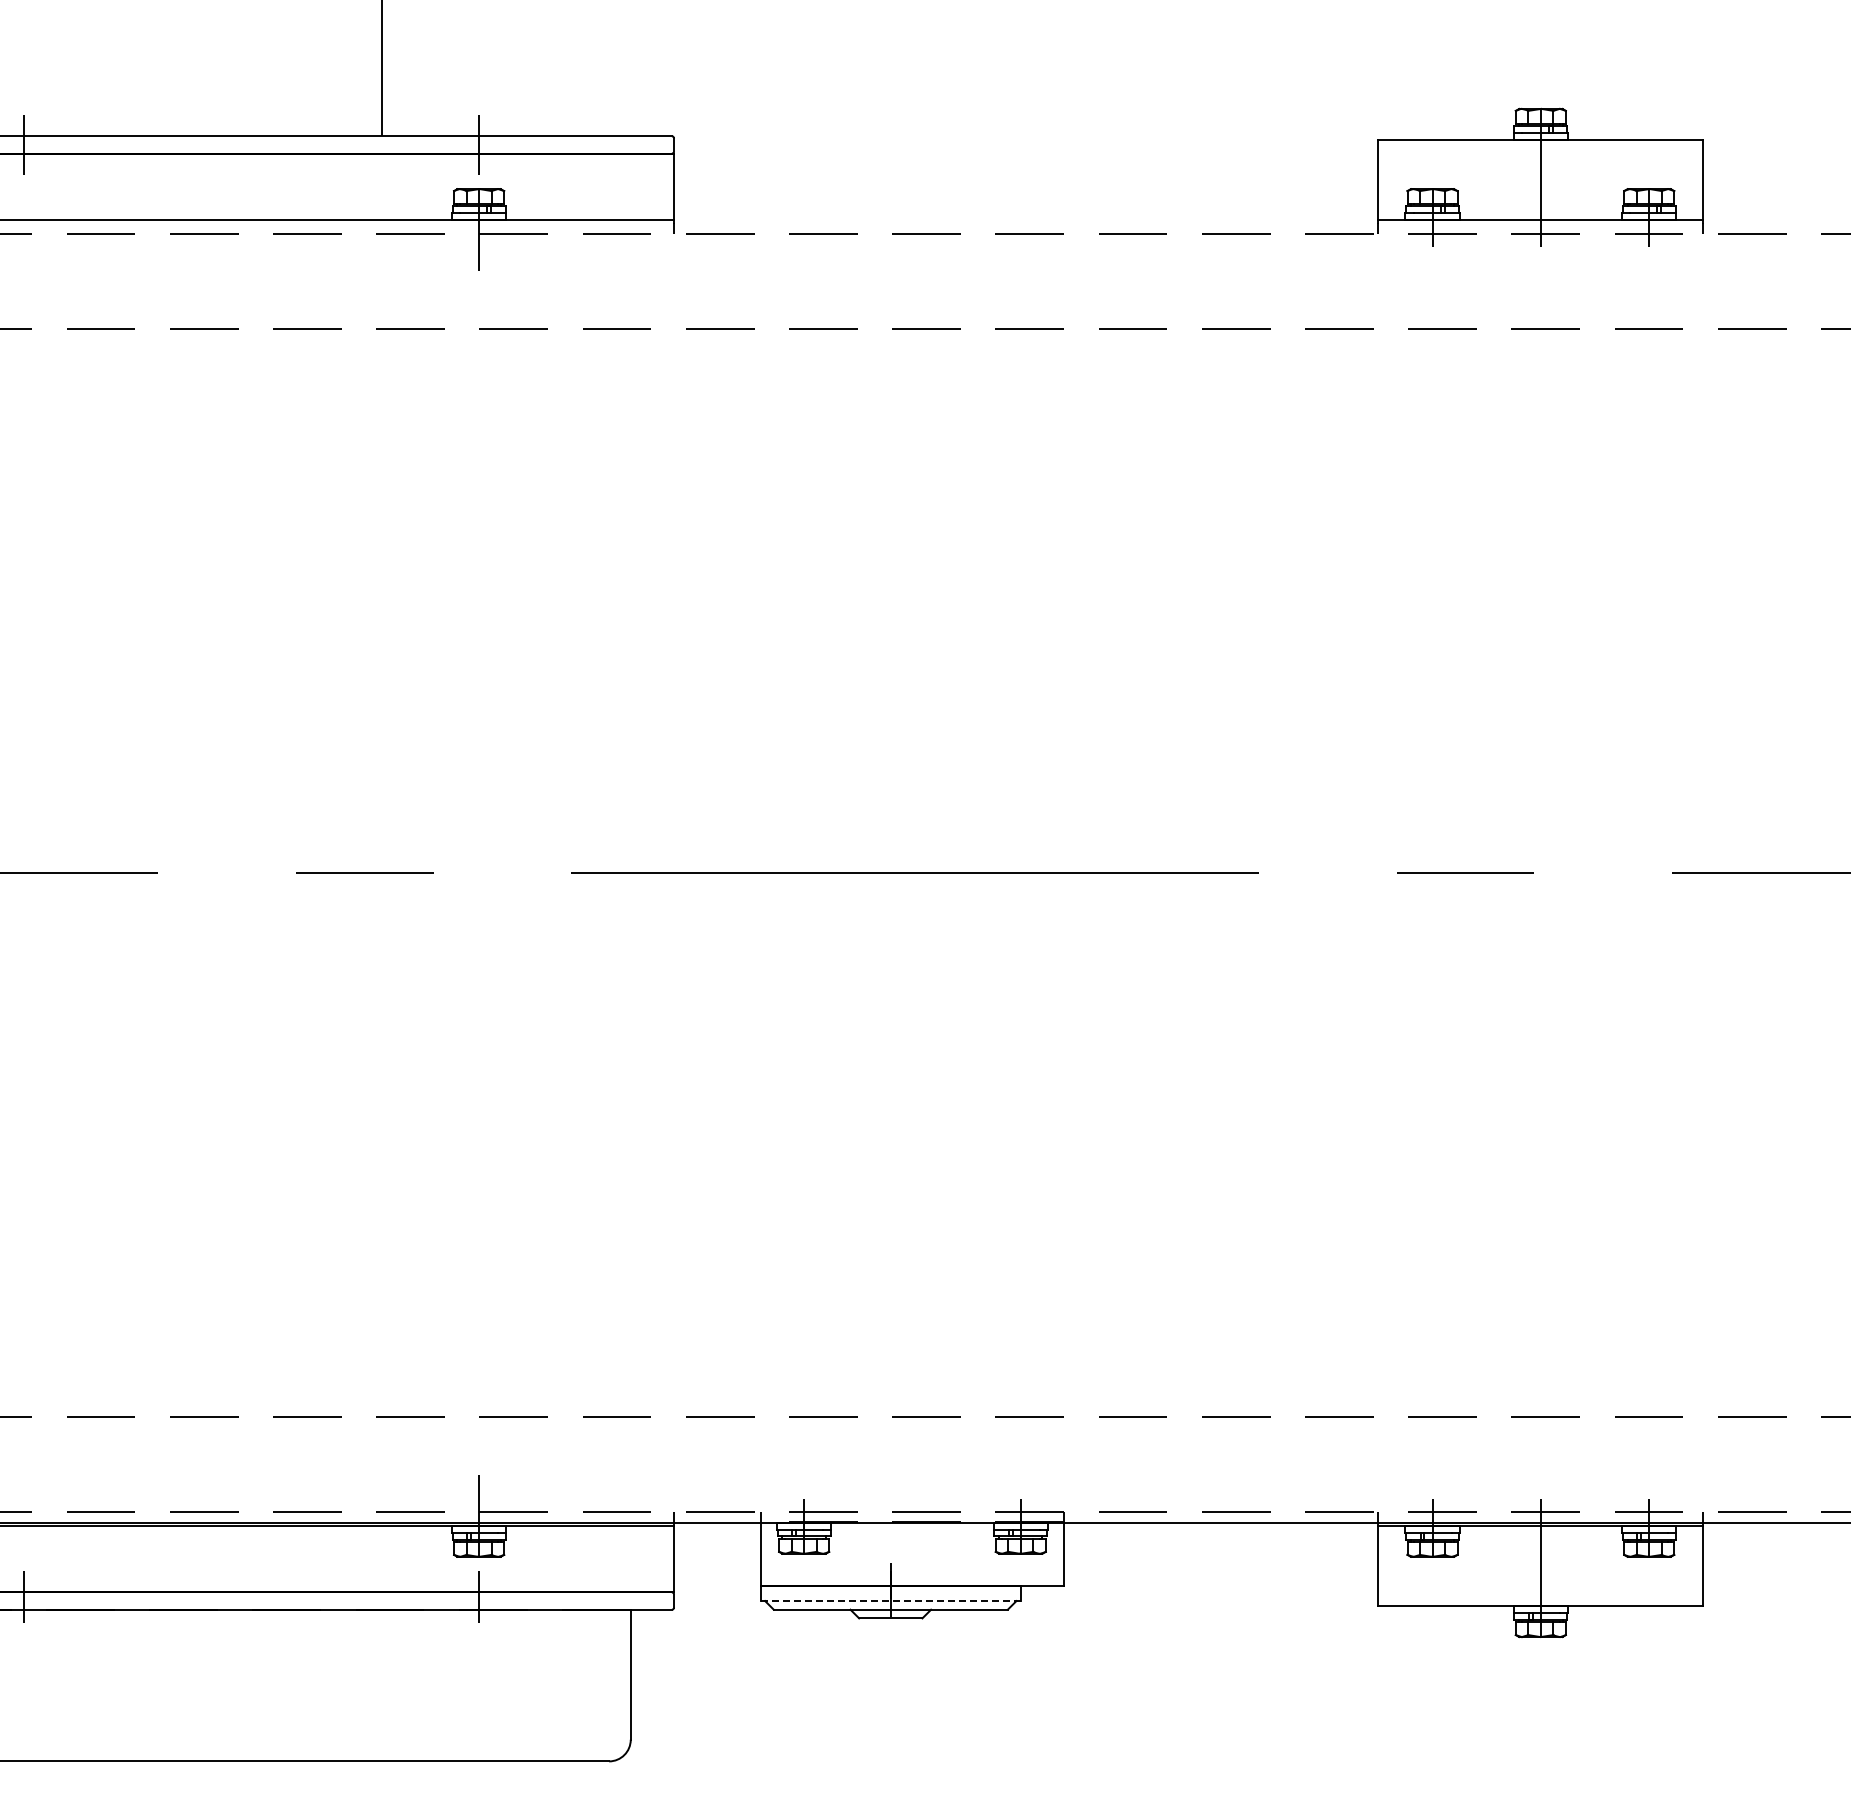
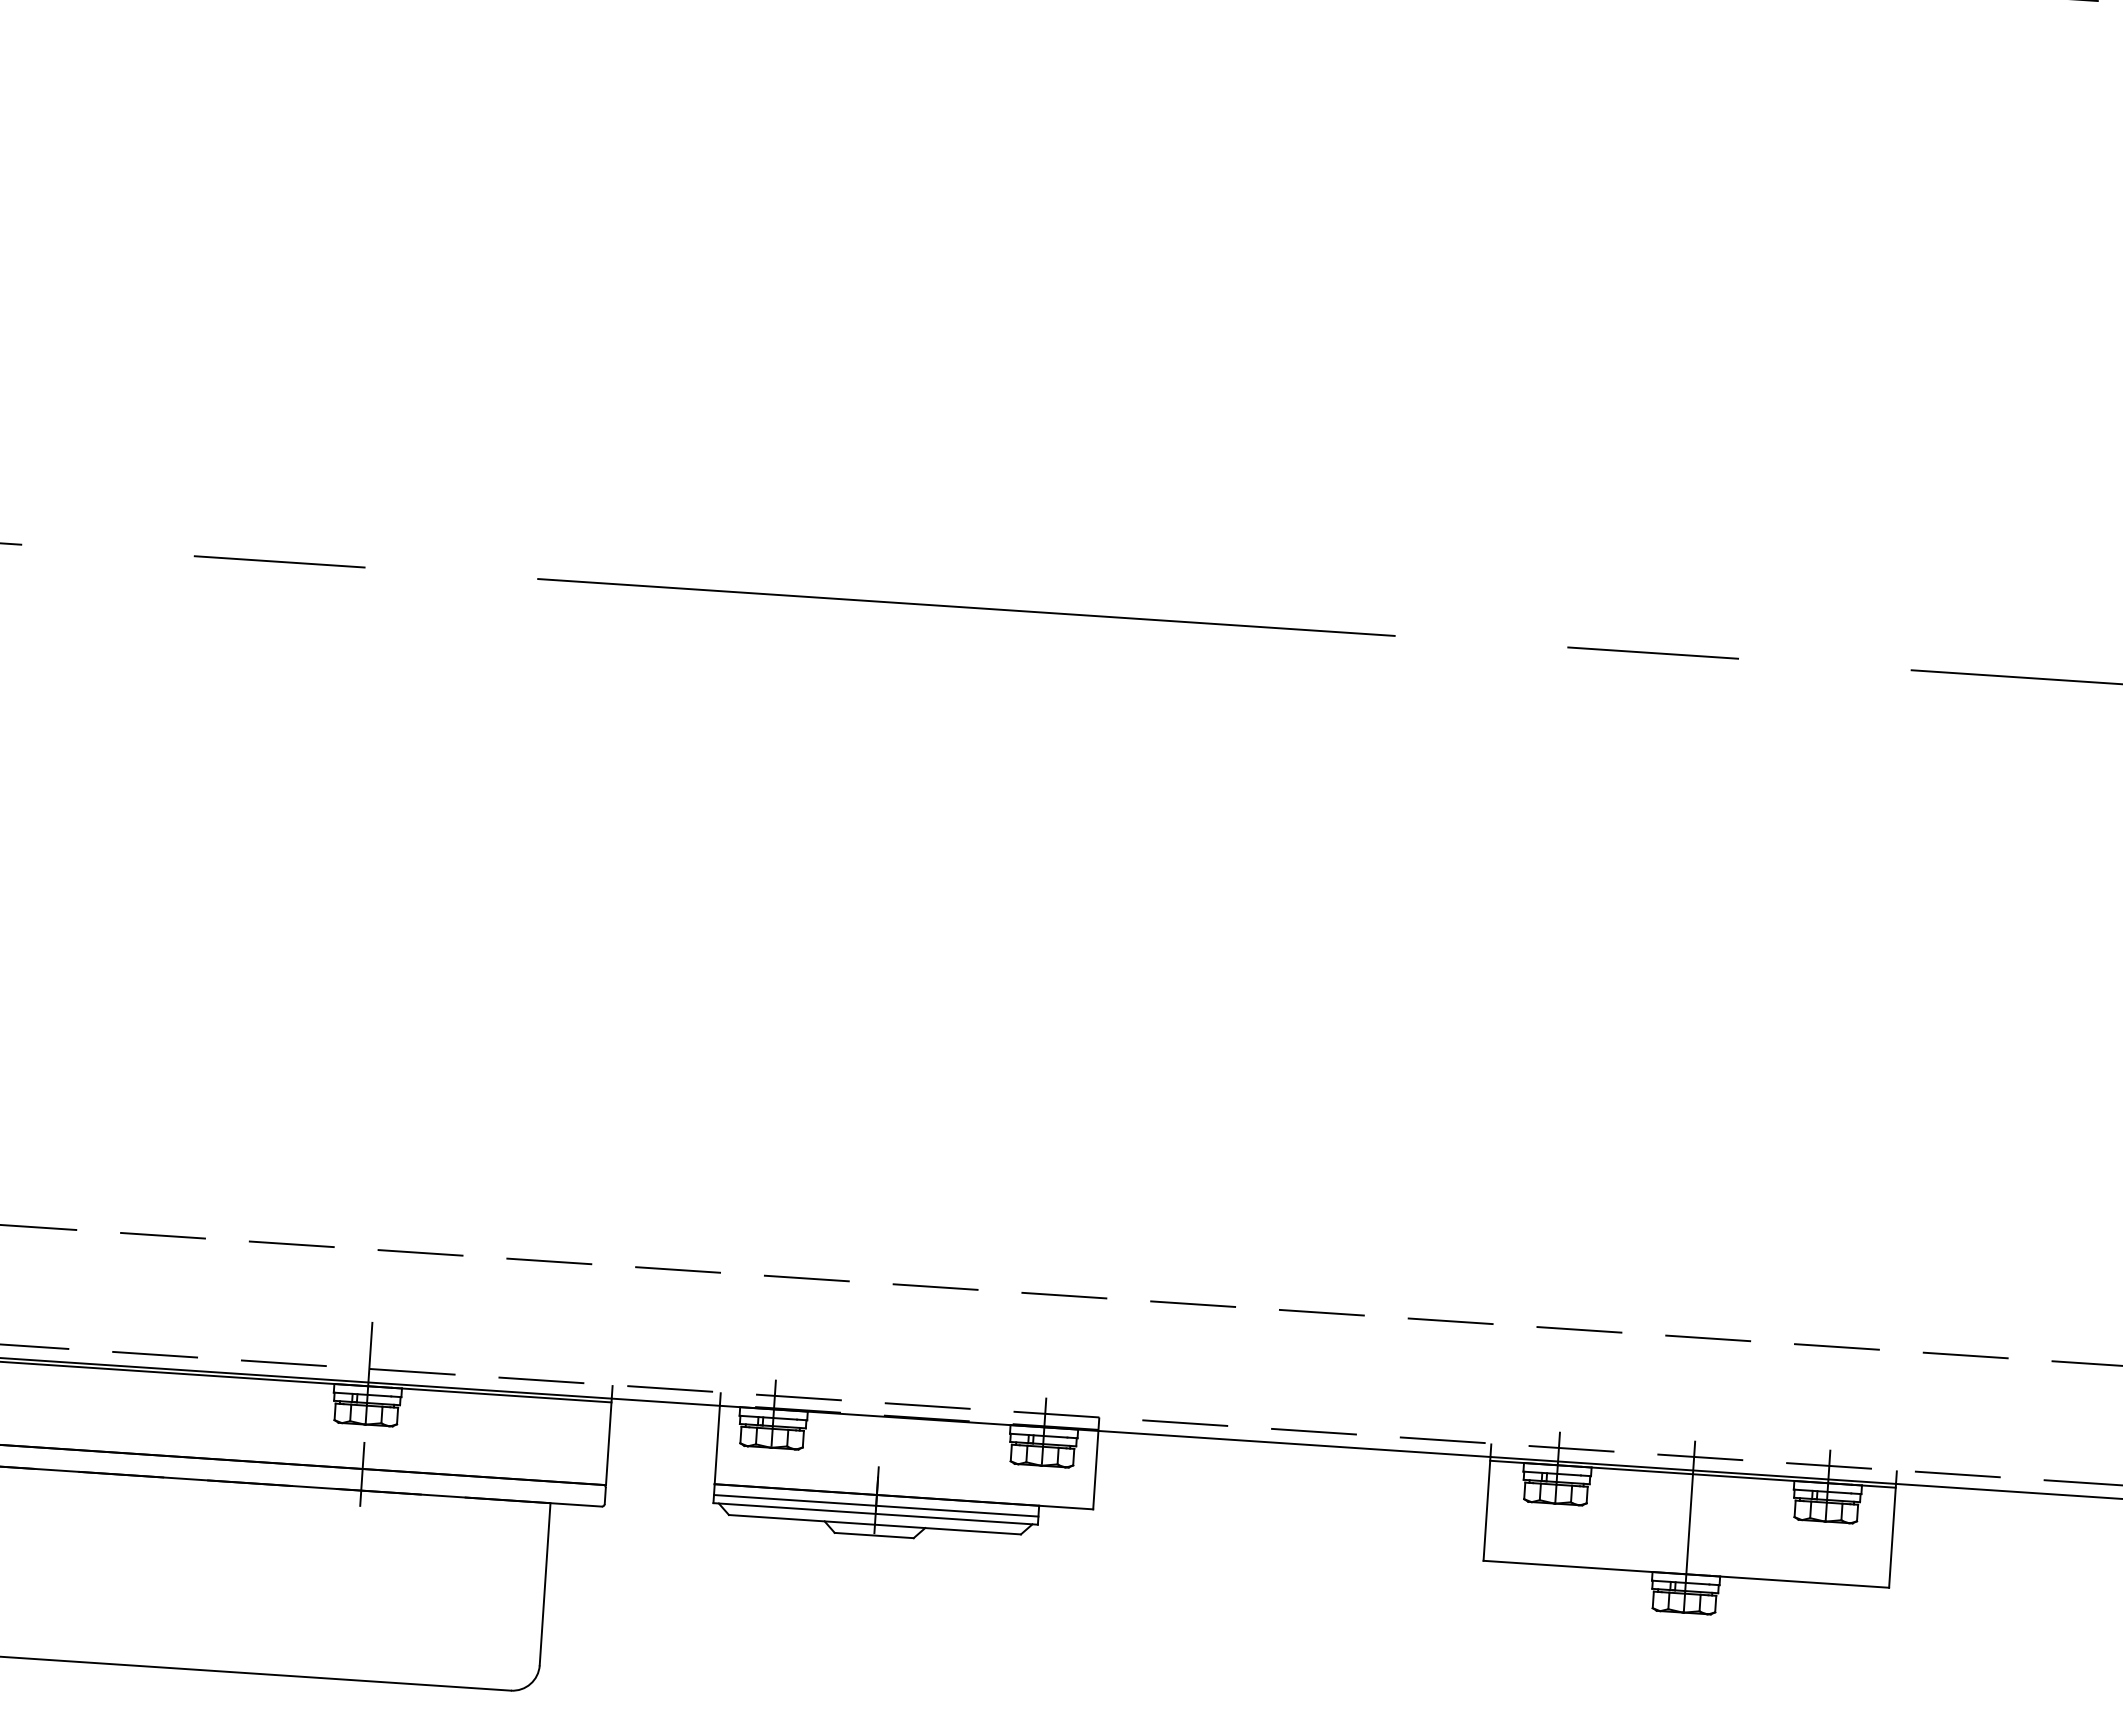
line: (890, 1594) -> (875, 1505), added
line: (890, 1601) -> (875, 1514), dashed -> solid

